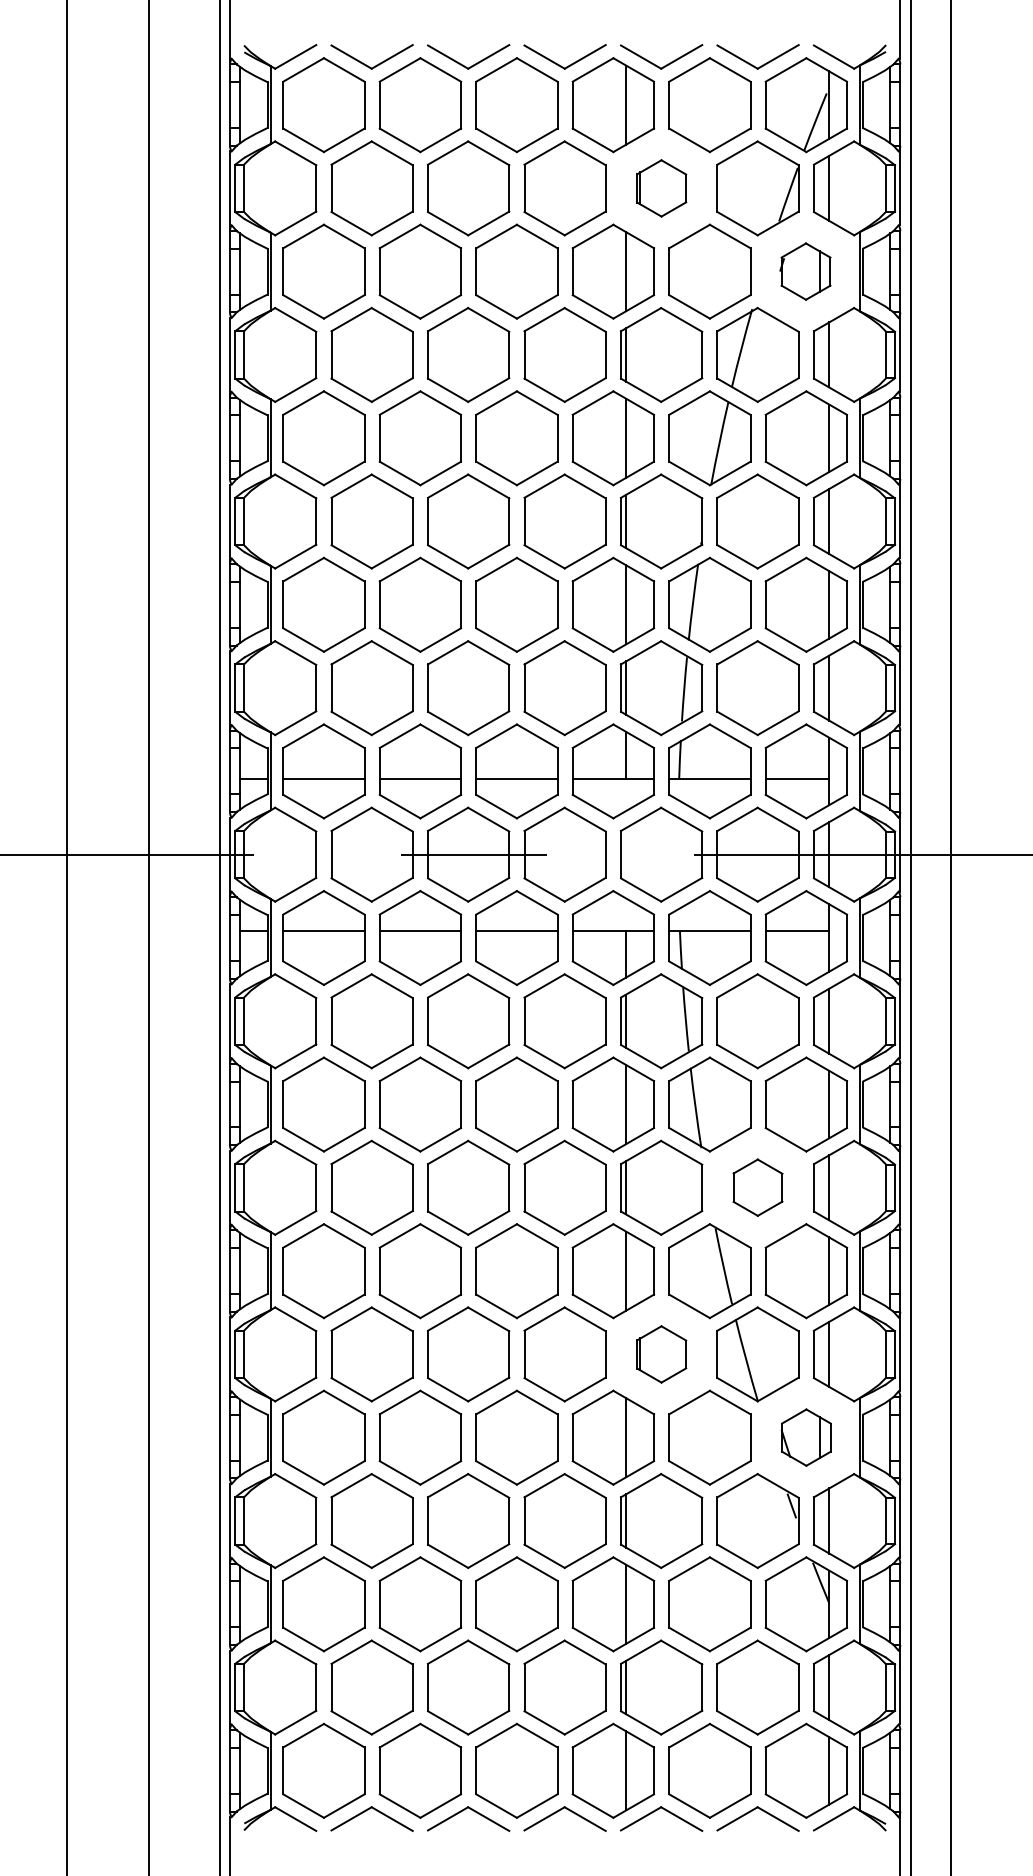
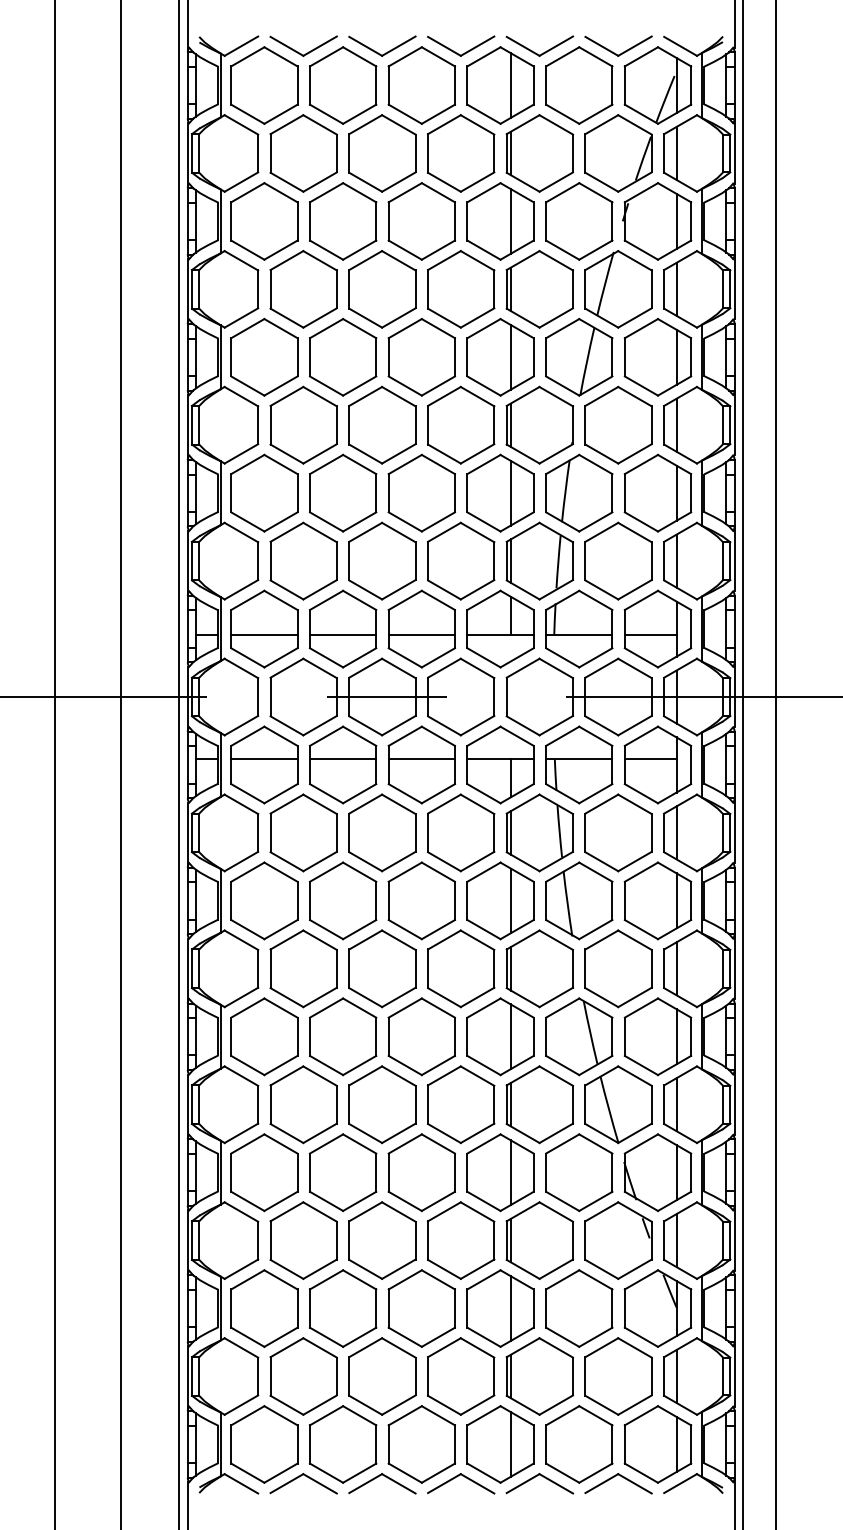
part: (661, 188) -> (539, 153), size x1.67
part: (805, 271) -> (657, 221), size x1.67
part: (757, 1187) -> (618, 968), size x1.67
part: (661, 1354) -> (539, 1104), size x1.67
part: (806, 1437) -> (658, 1172), size x1.67

